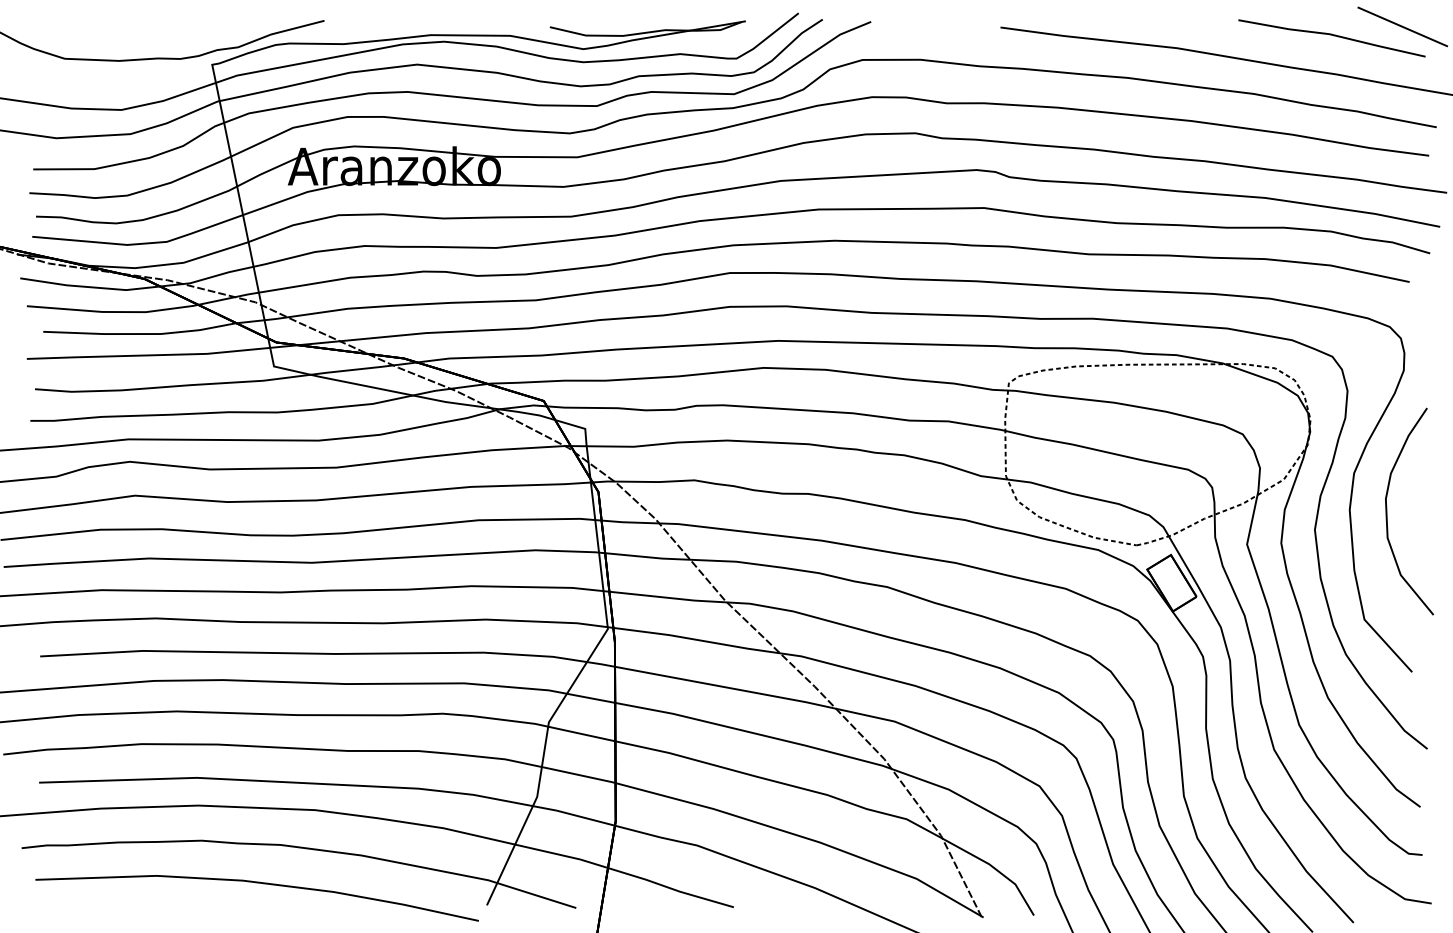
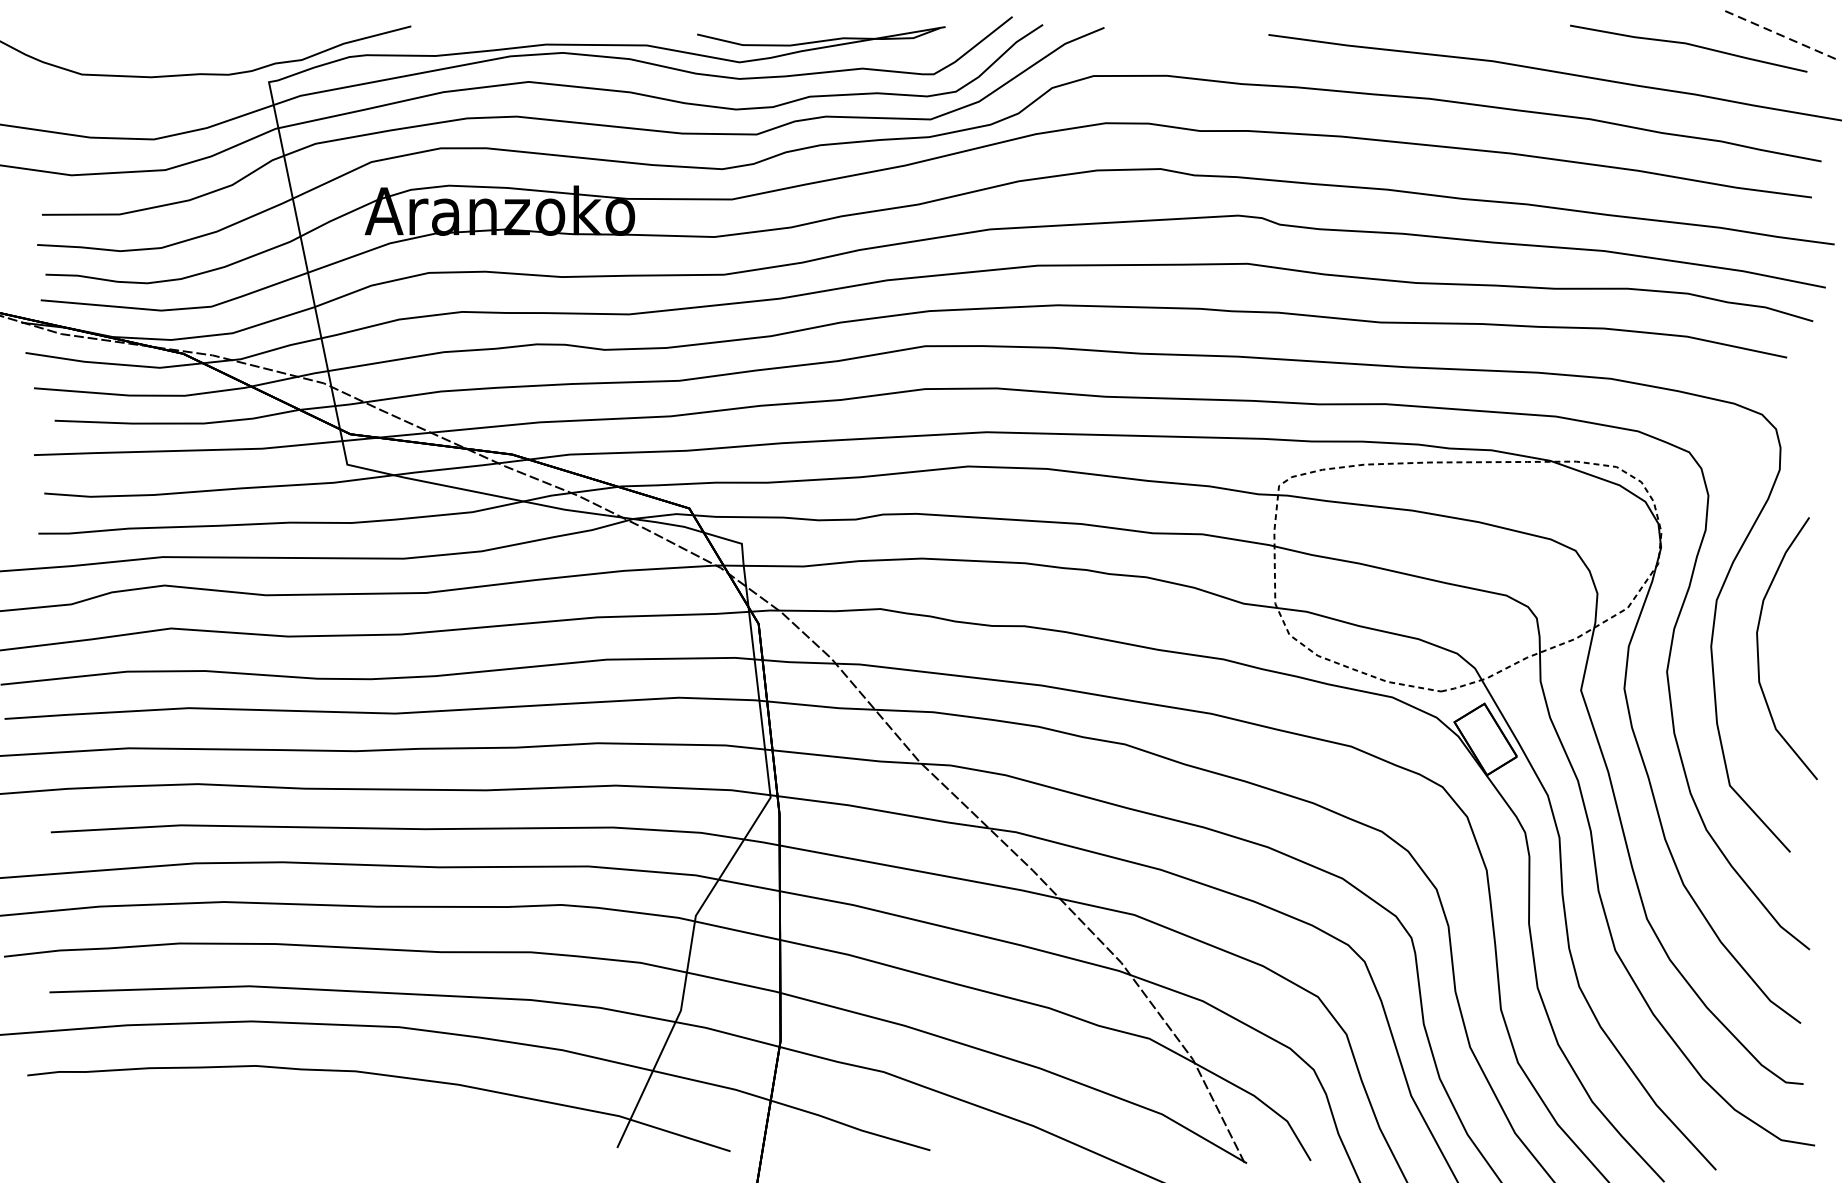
line: (1402, 26) -> (1778, 33), solid -> dashed
curve: (256, 883) -> (325, 1120), removed

